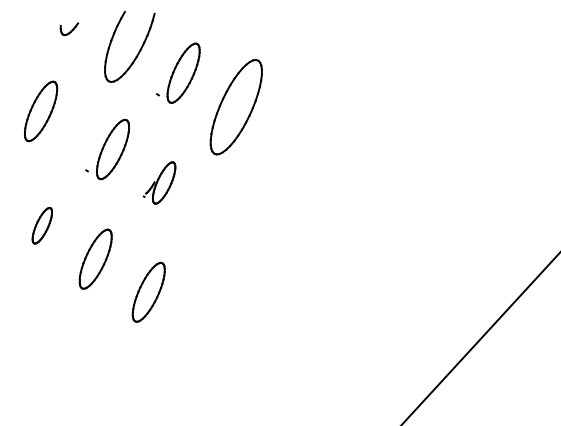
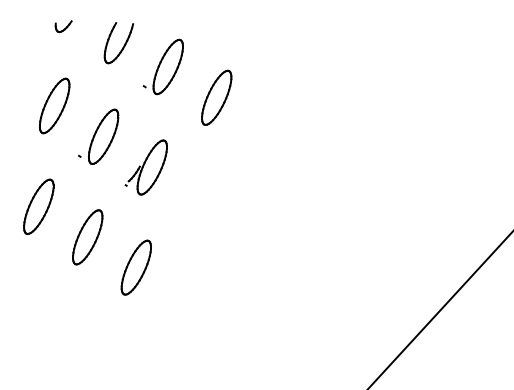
part: (129, 47) -> (118, 43), size x0.62
part: (236, 106) -> (216, 97), size x0.62
part: (40, 110) -> (54, 105), moved
part: (158, 182) -> (145, 167), size x1.43
part: (41, 225) -> (38, 206), size x1.67

